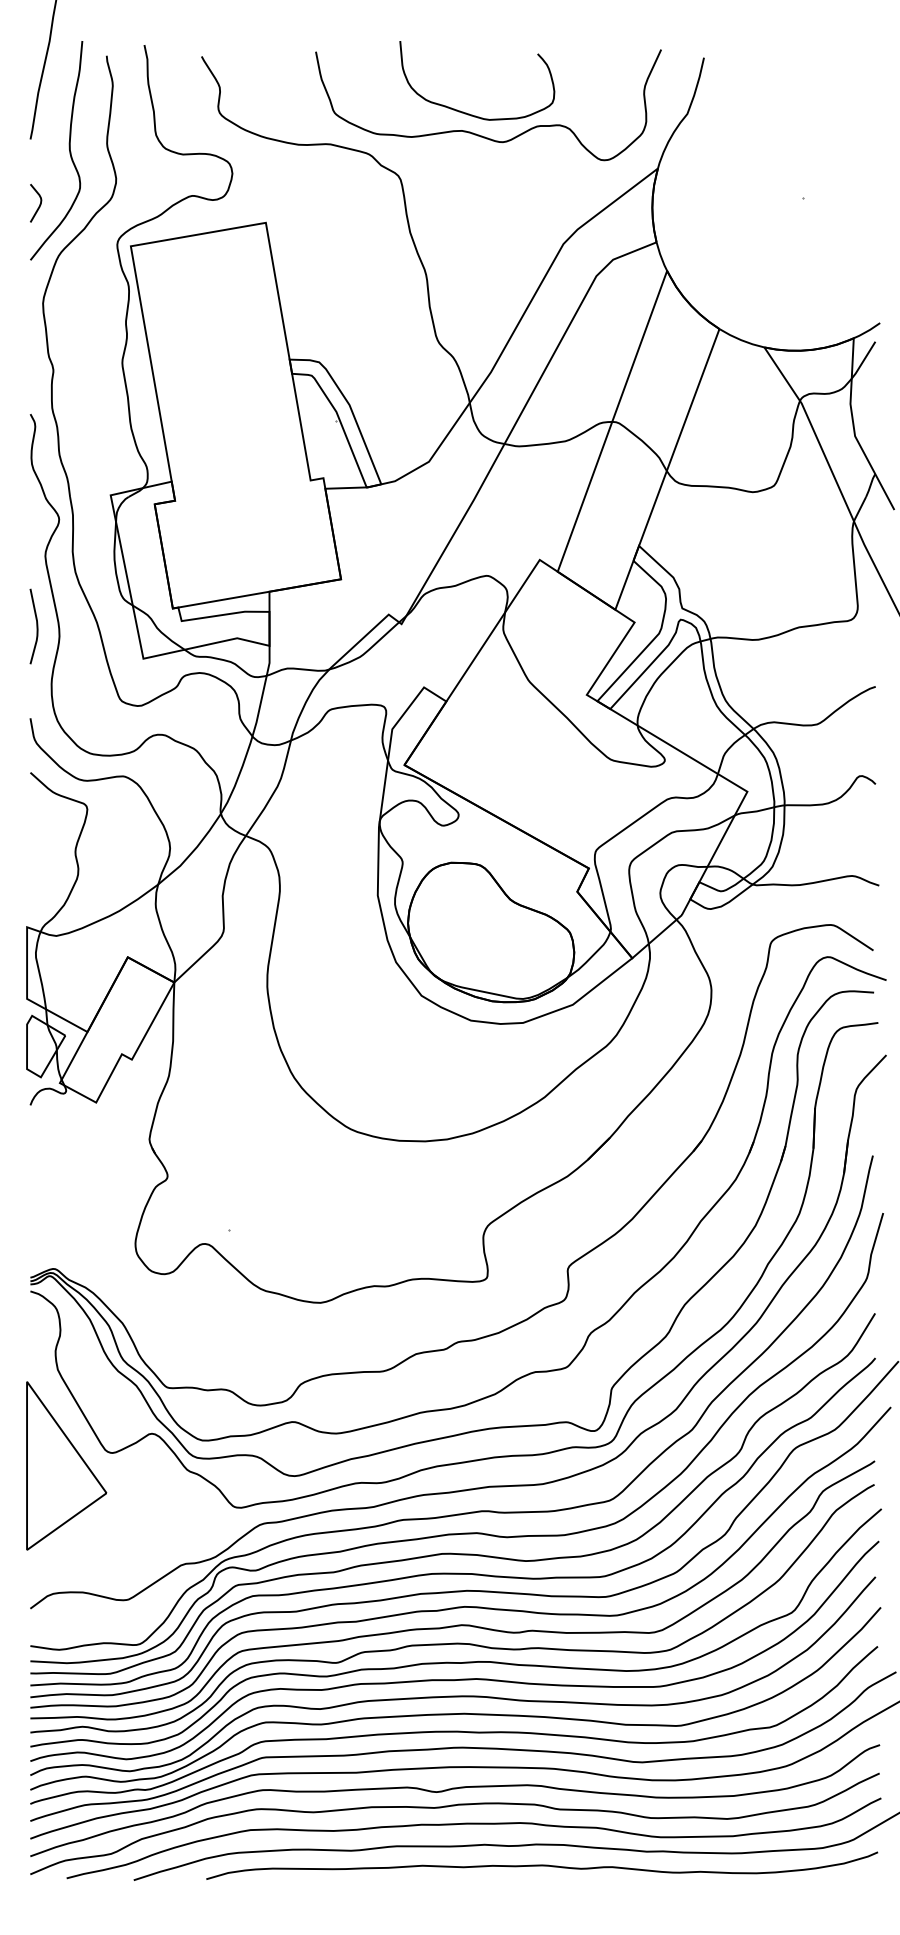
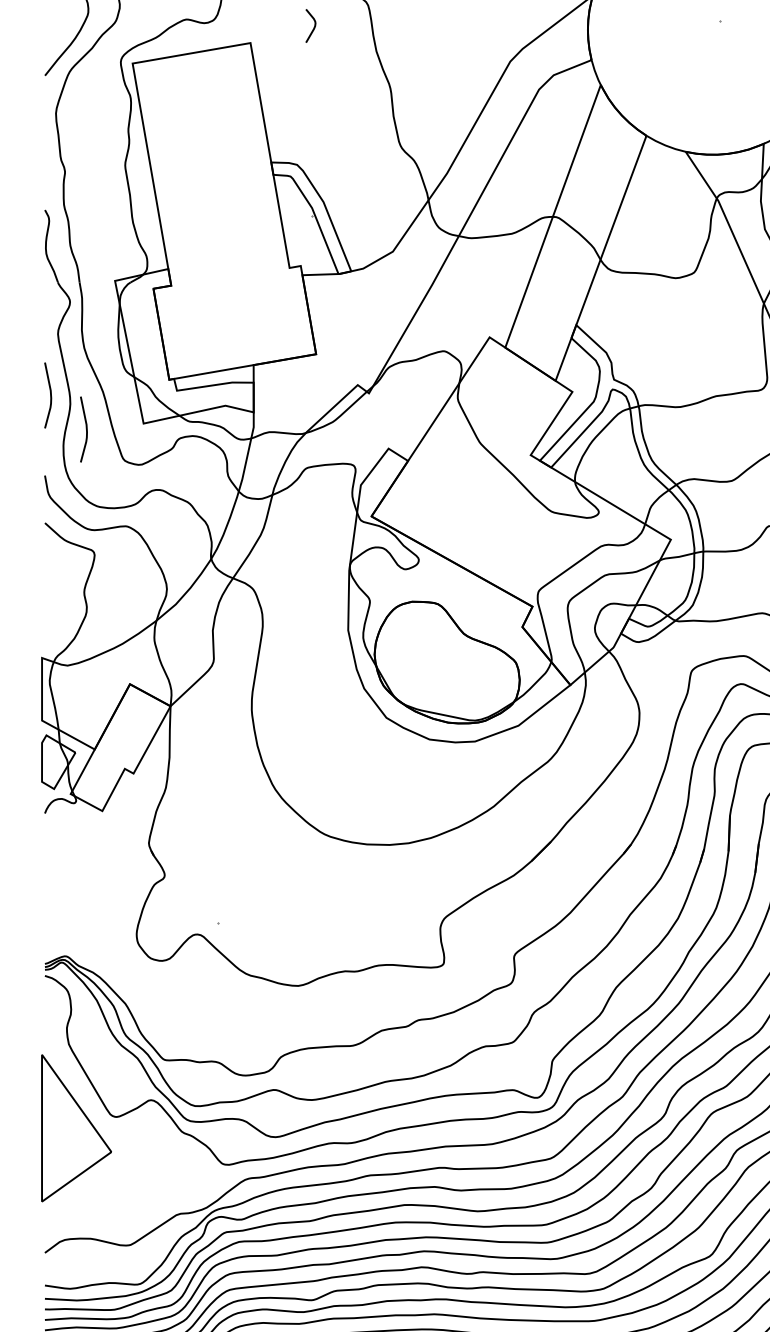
curve: (39, 204) -> (313, 27), moved
curve: (77, 665) -> (86, 429), added

